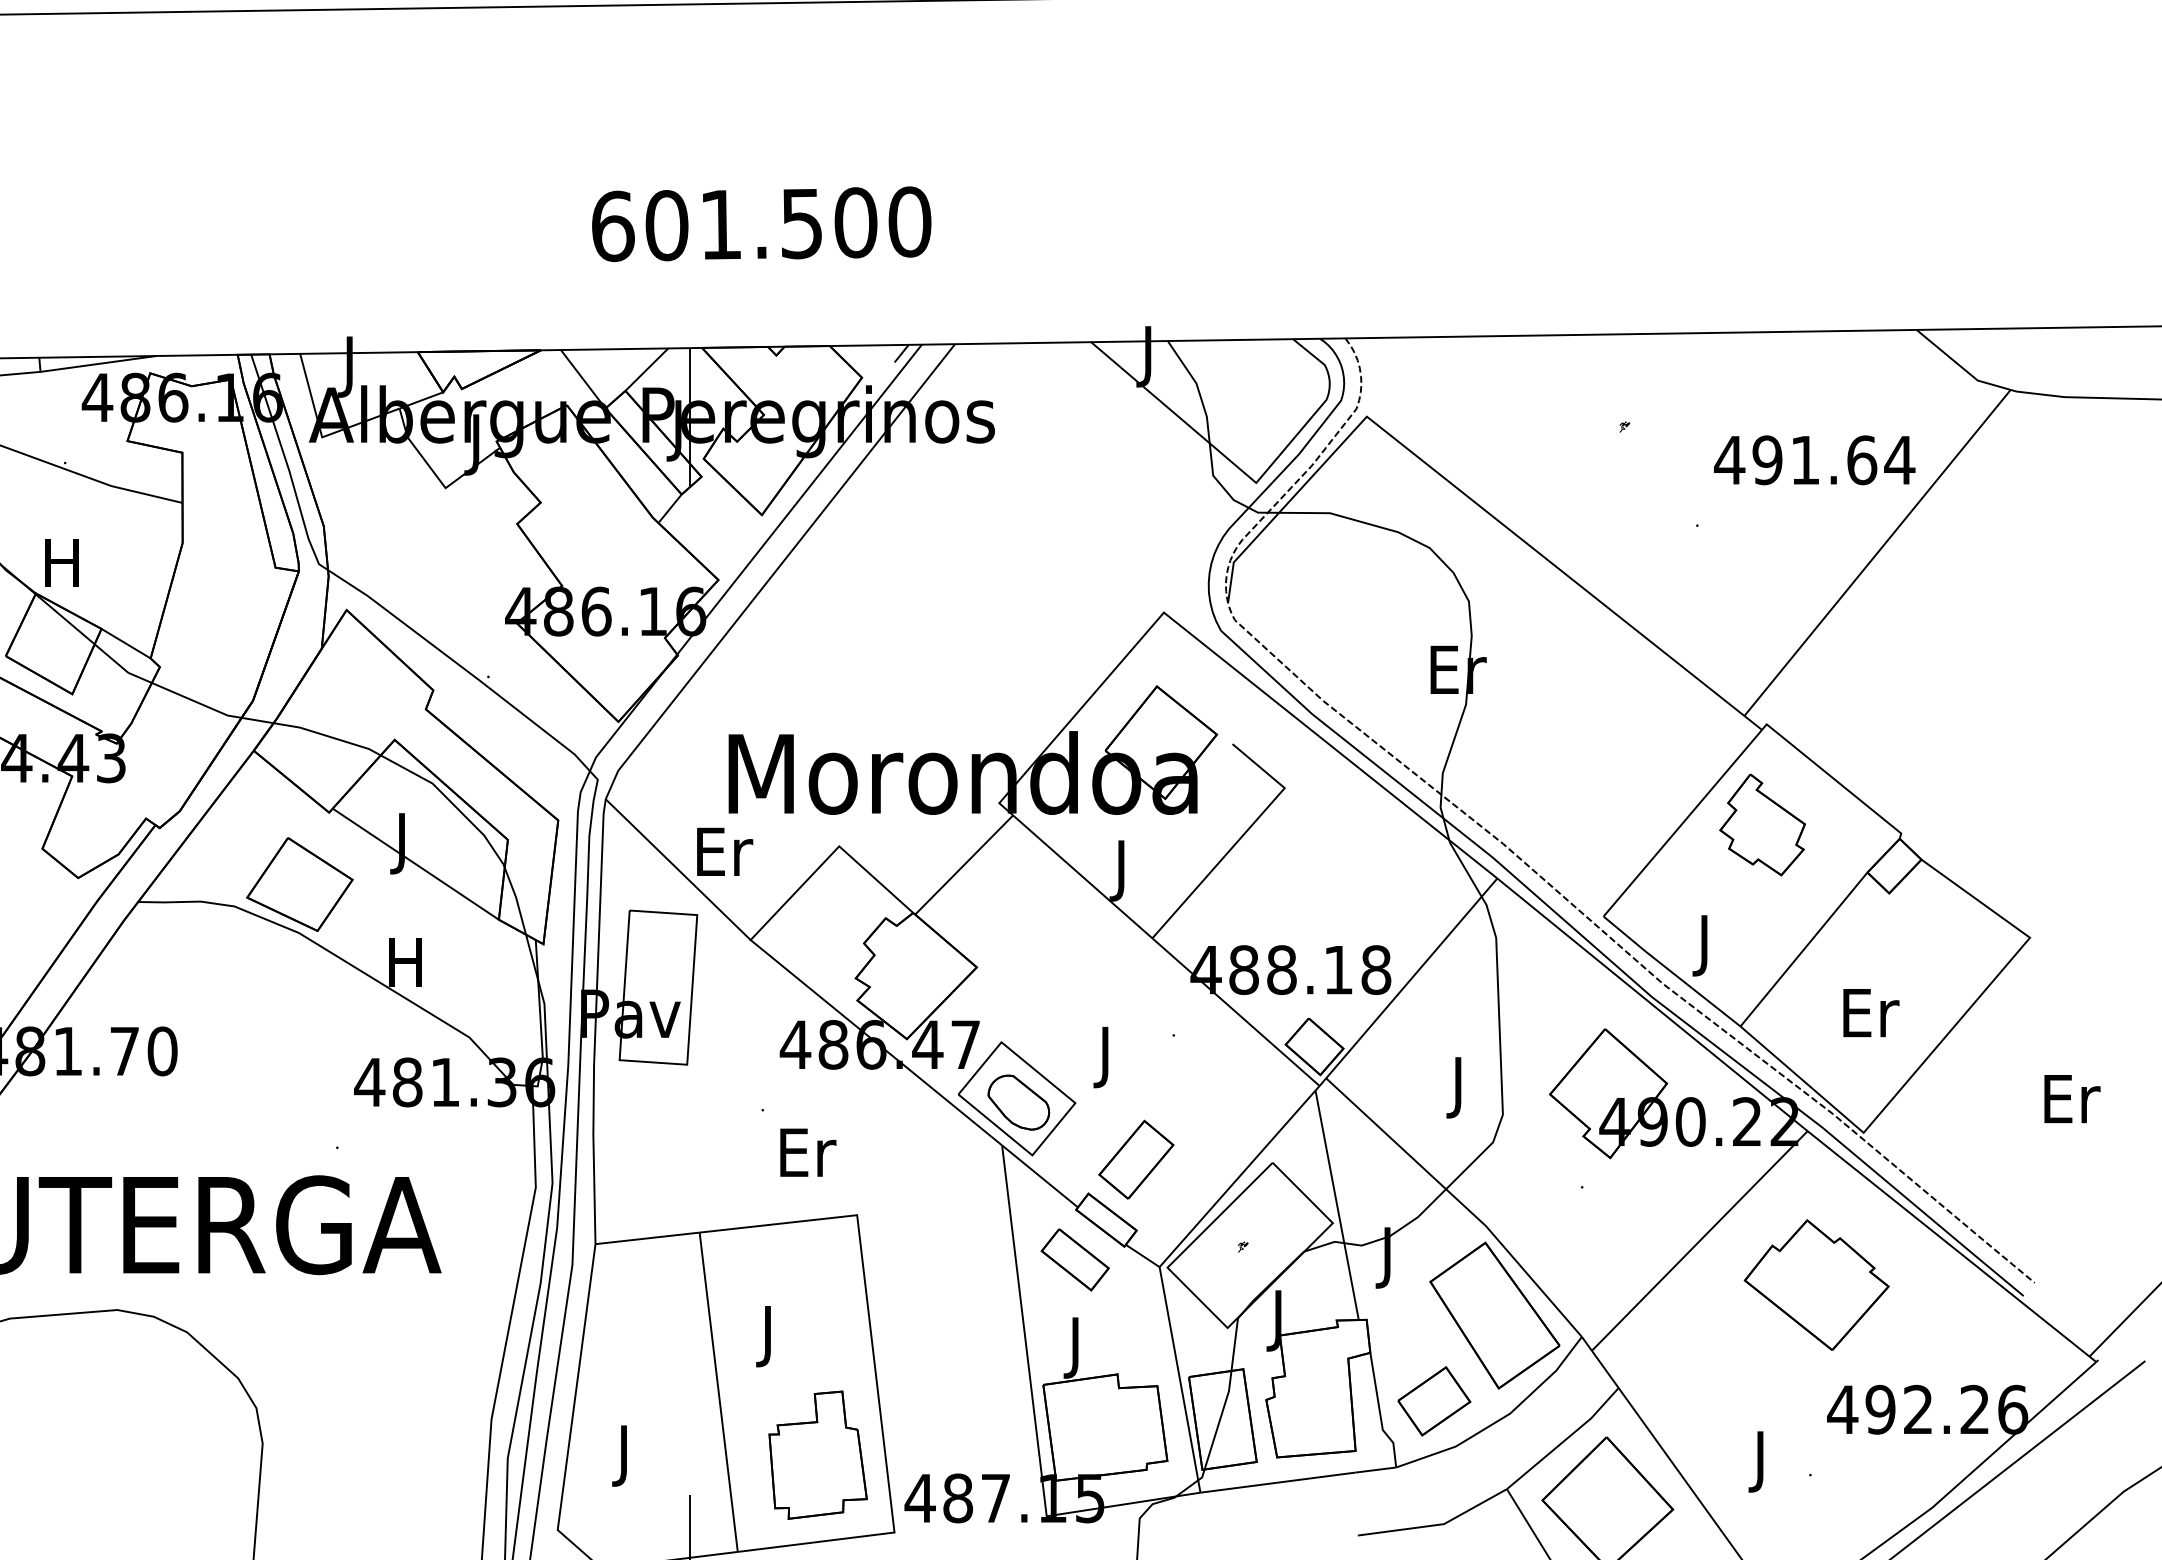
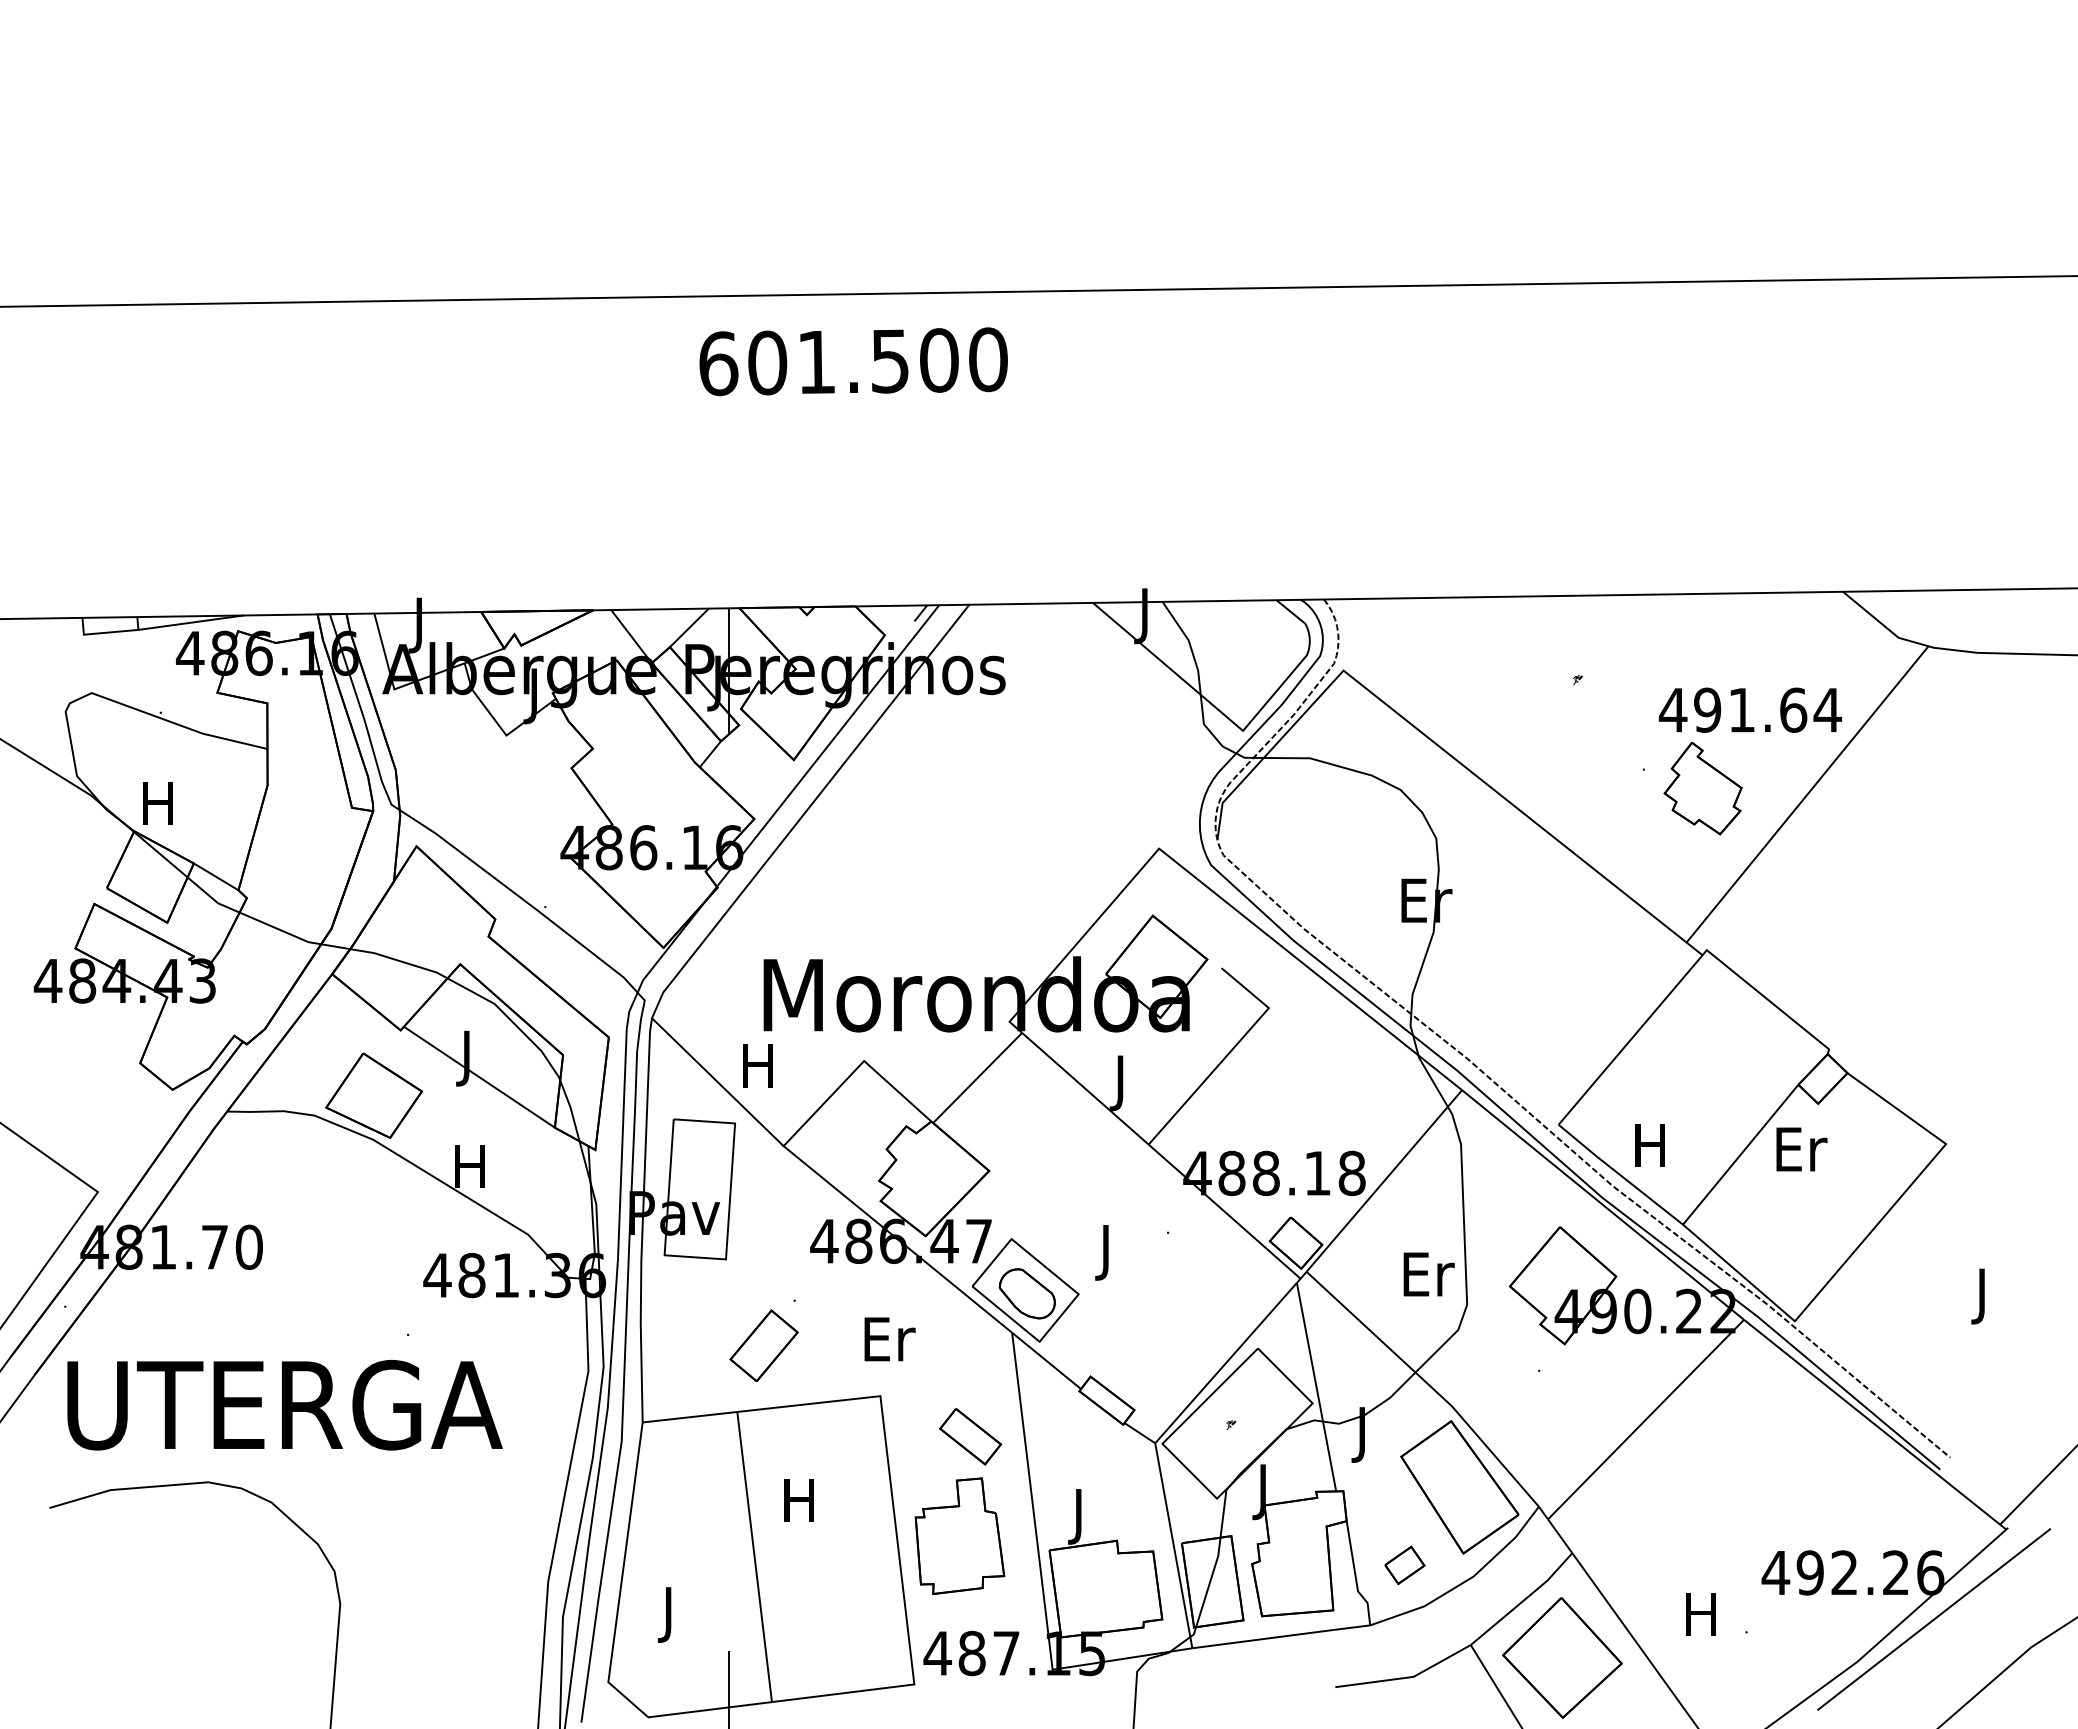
text: (761, 223) -> (853, 361), moved
part: (1761, 824) -> (1702, 788), moved
text: (725, 851) -> (760, 1065), Er -> H
text: (1703, 945) -> (1649, 1151), J -> H
text: (1870, 1013) -> (1801, 1149), moved
text: (1460, 1087) -> (1428, 1280), J -> Er
text: (2072, 1105) -> (1984, 1296), Er -> J
text: (807, 1152) -> (889, 1339), moved
part: (1135, 1159) -> (763, 1345), moved
part: (1075, 1259) -> (970, 1436), moved
part: (1815, 1284) -> (1751, 1459), removed
text: (766, 1336) -> (798, 1506), J -> H
part: (1433, 1401) -> (1404, 1565), size x0.6
part: (817, 1454) -> (959, 1535), moved
text: (1759, 1462) -> (1700, 1620), J -> H

